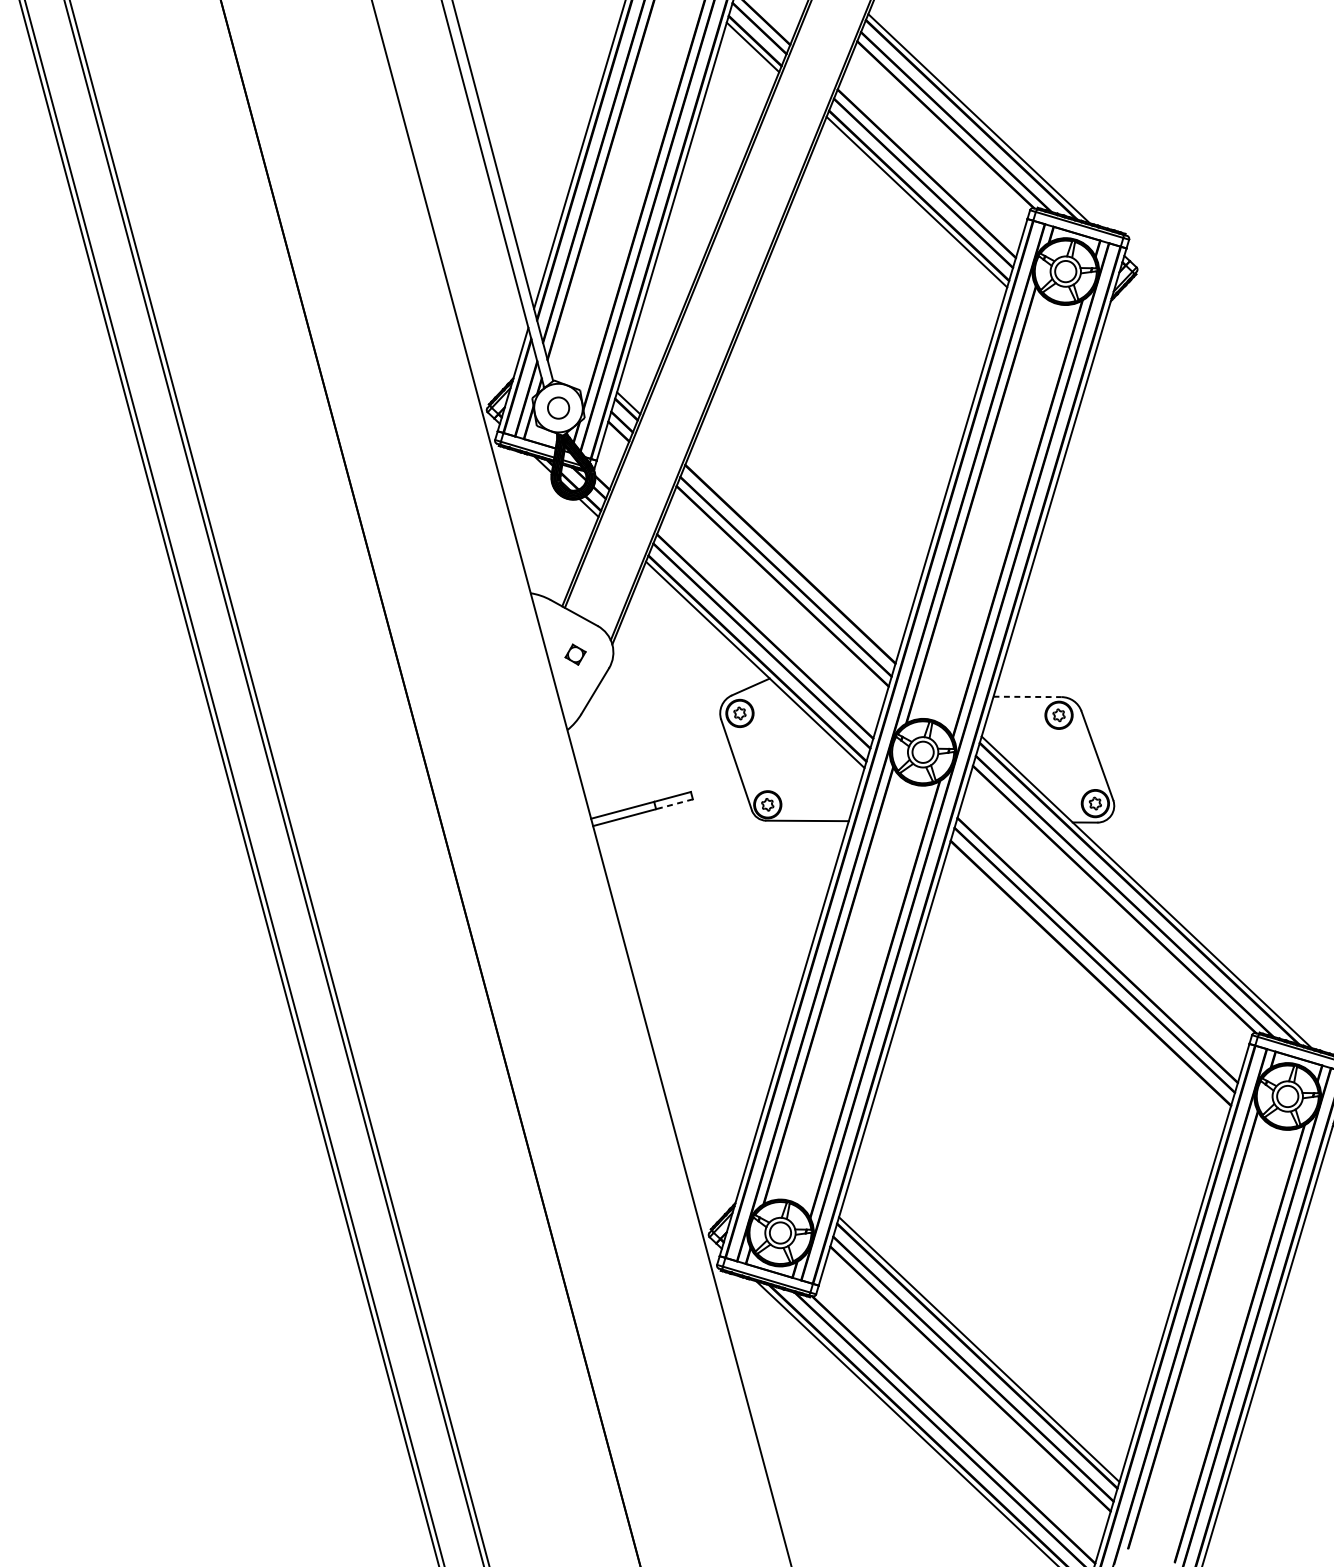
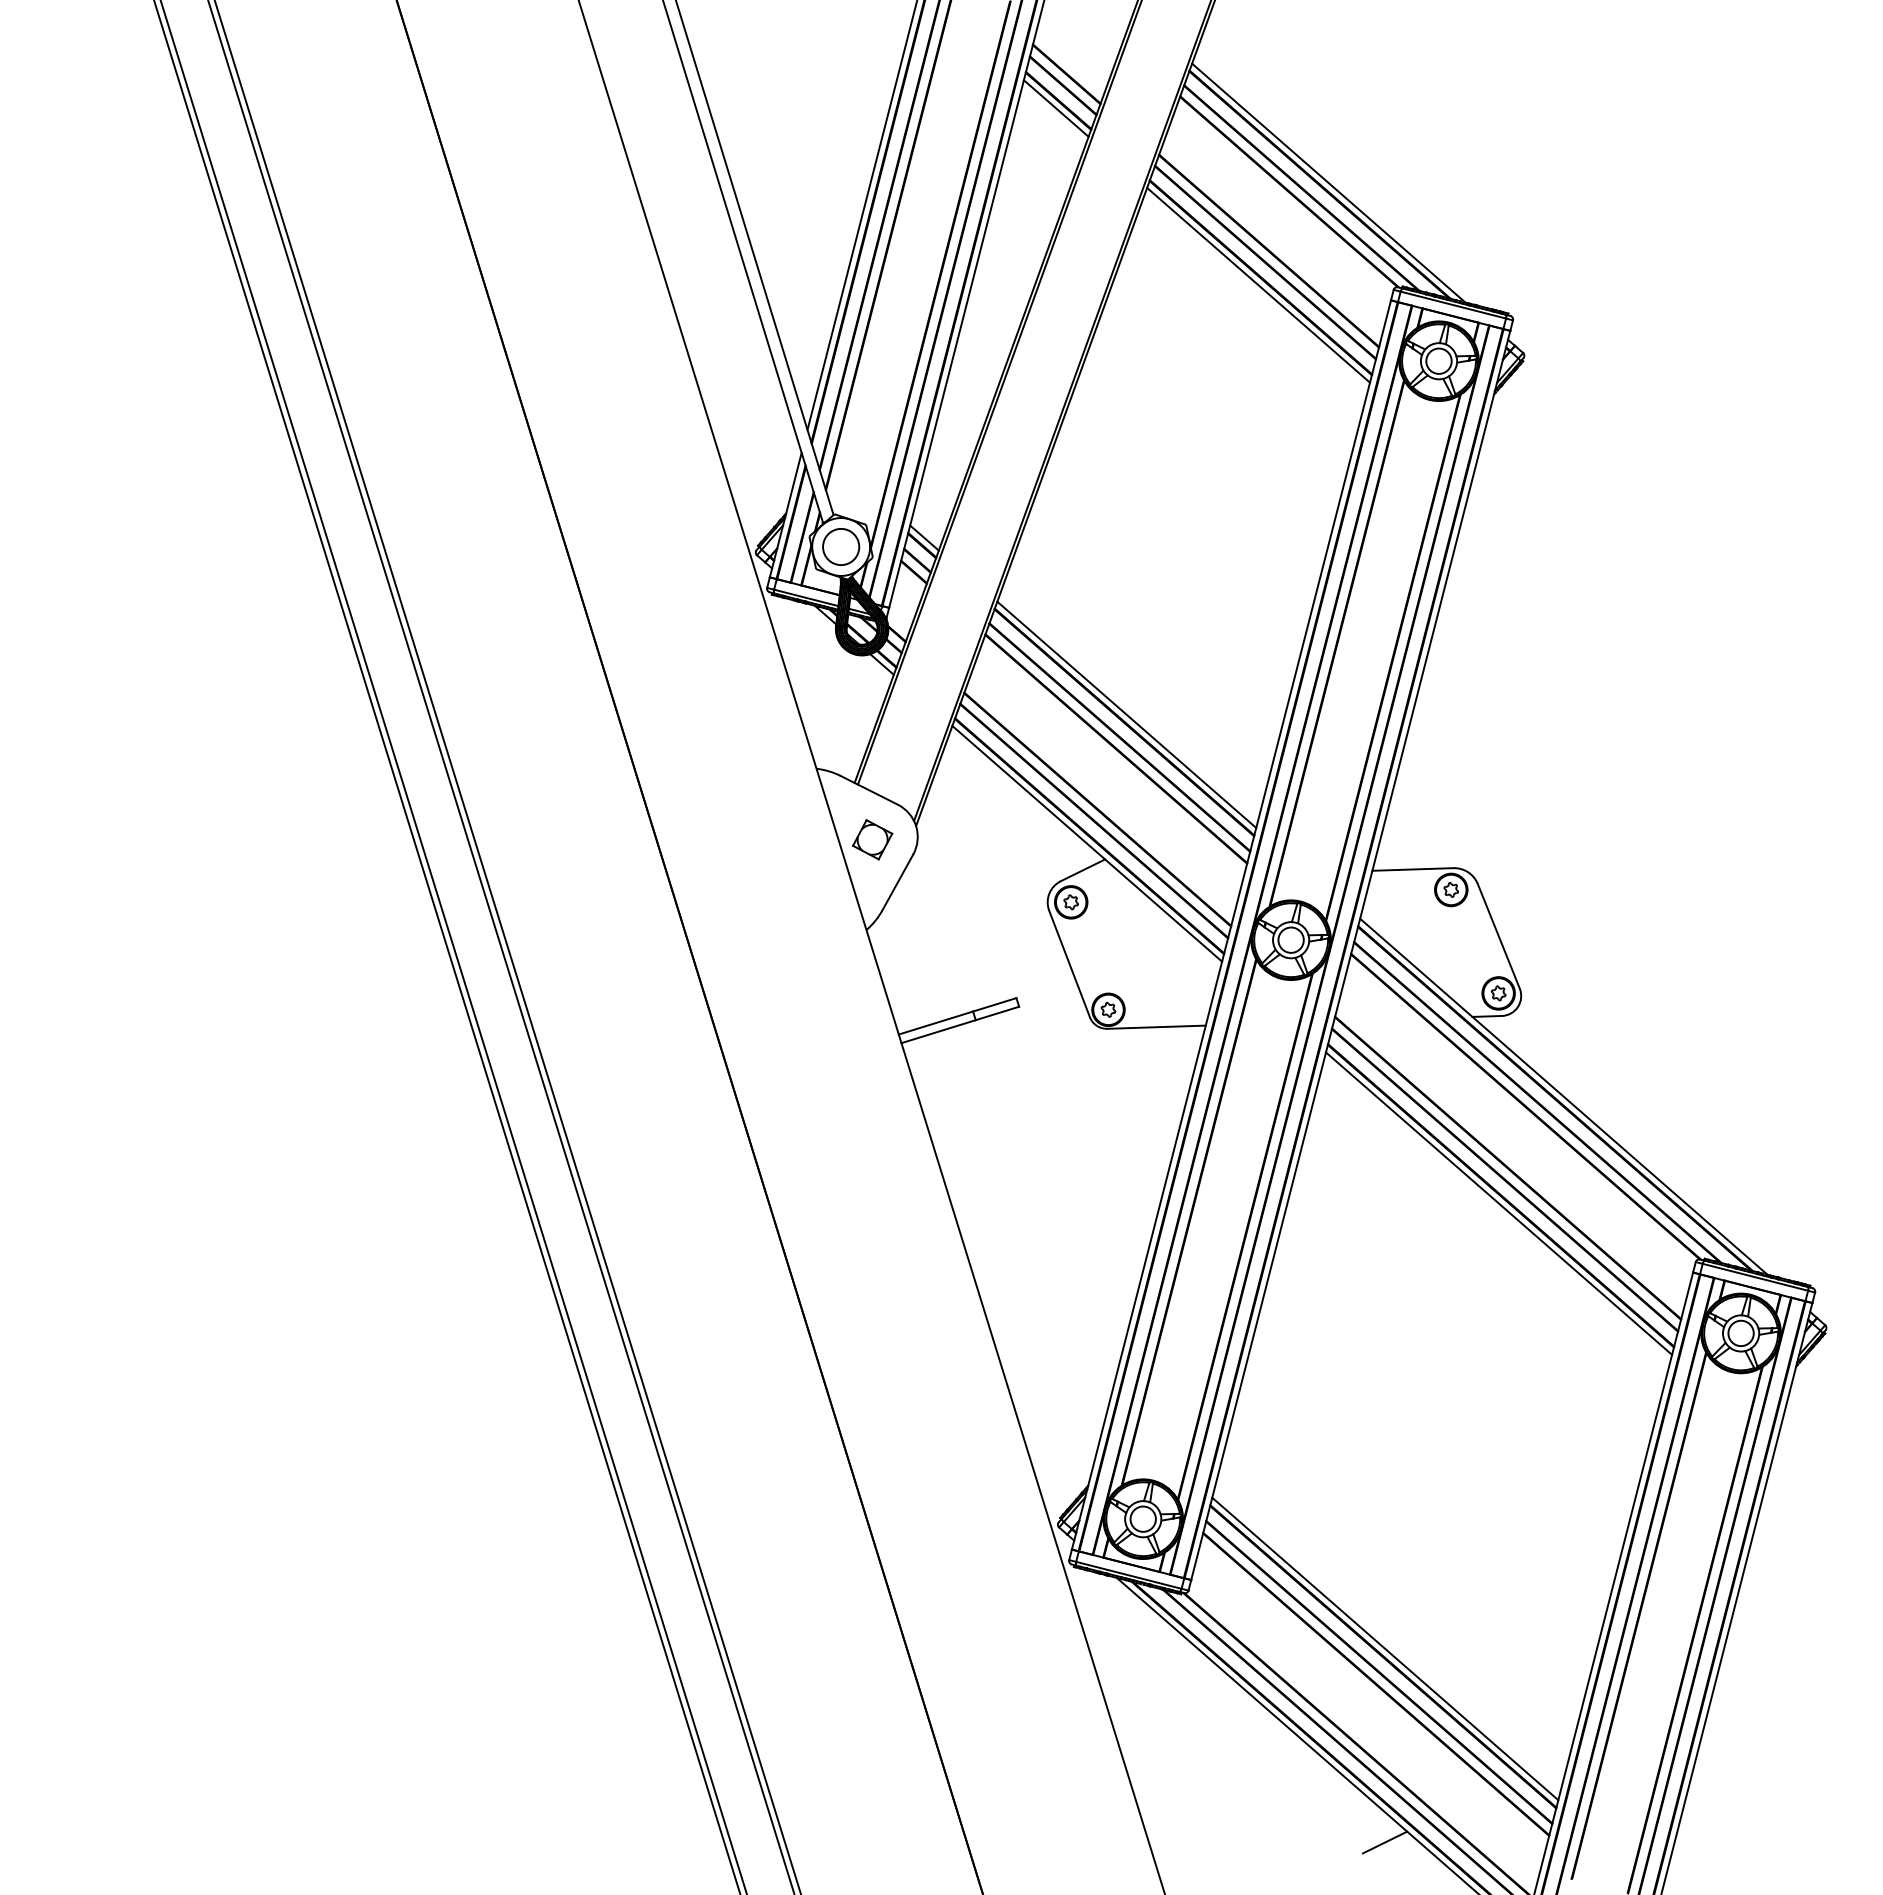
circle: (558, 407) -> (841, 546), size x1.43
line: (792, 557) -> (1126, 714), added
part: (575, 654) -> (872, 839), size x1.67
line: (1027, 696) -> (1412, 869), dashed -> solid
line: (674, 804) -> (997, 1013), dashed -> solid
line: (1089, 979) -> (1499, 1203), added
line: (972, 1511) -> (1384, 1842), added

